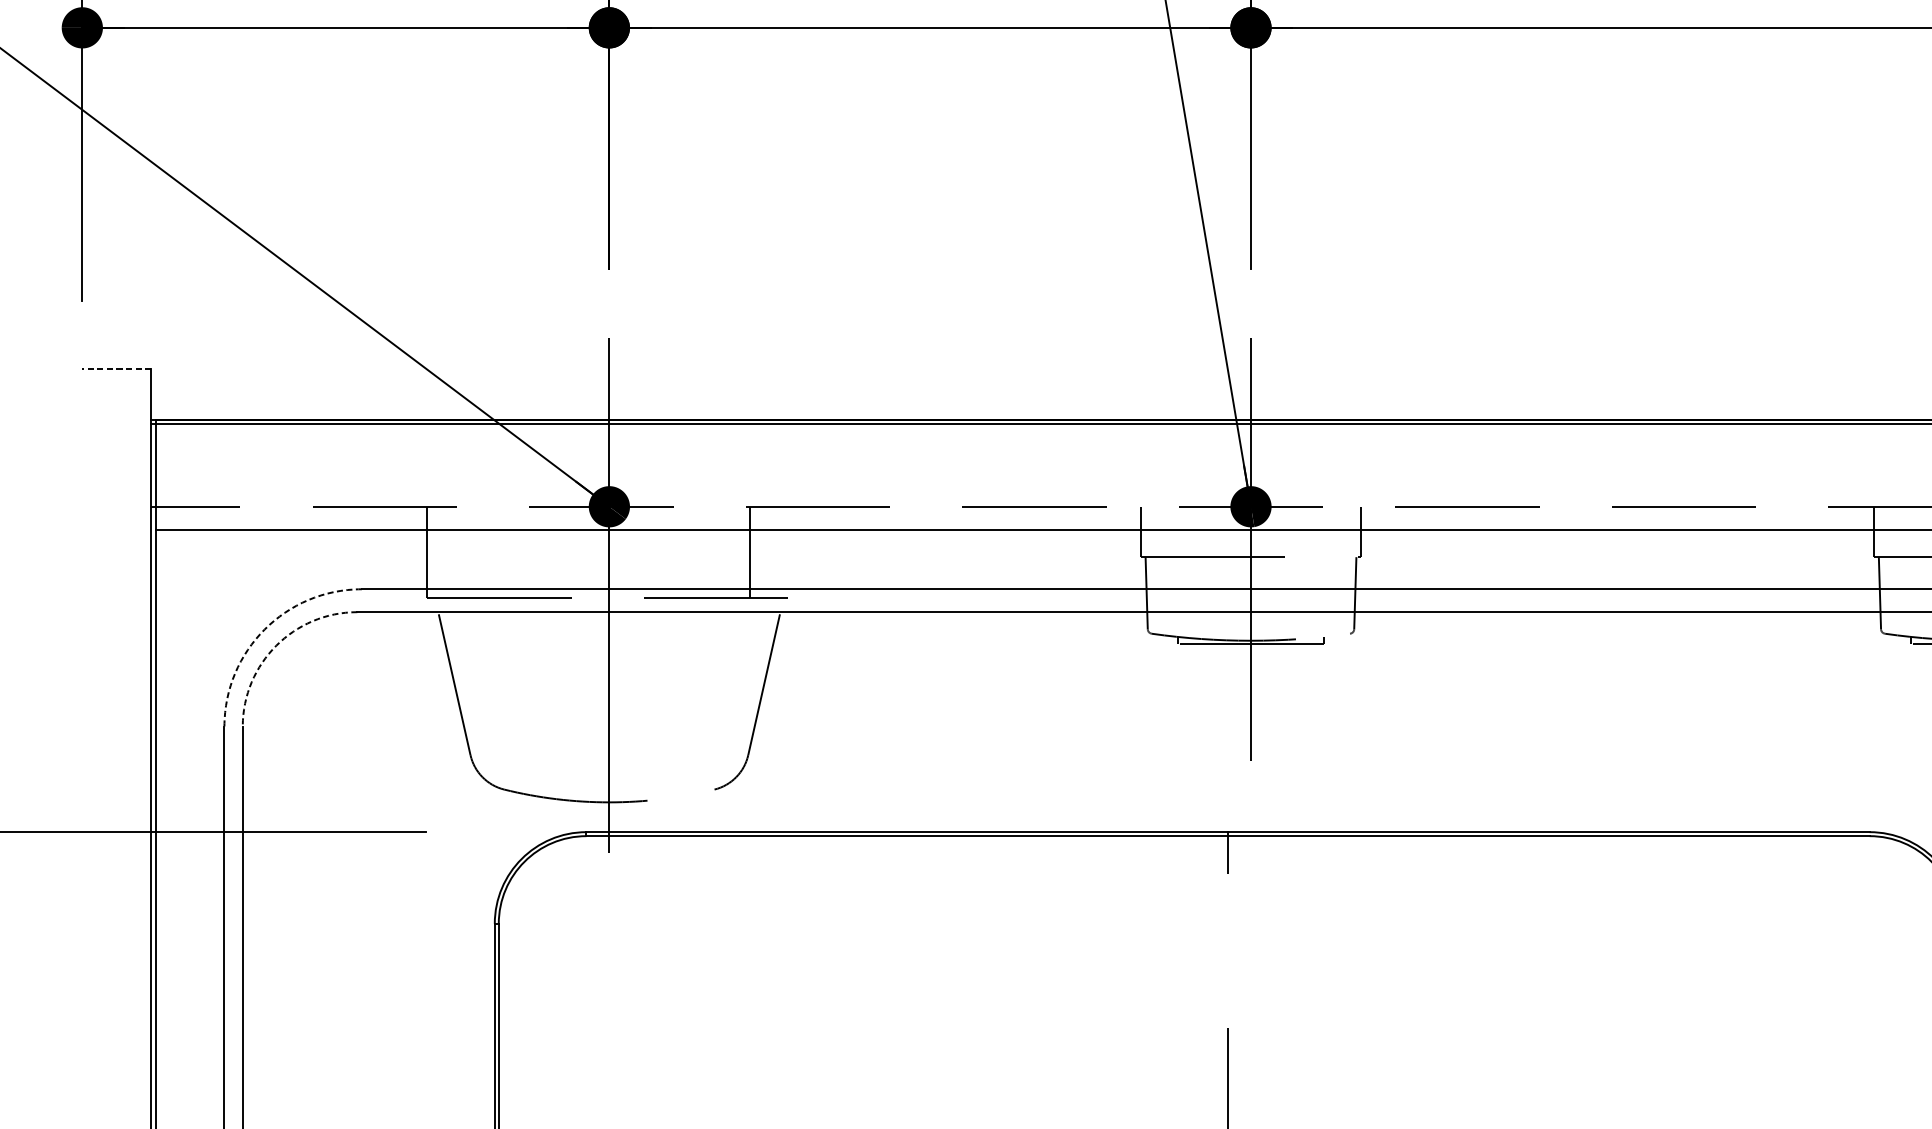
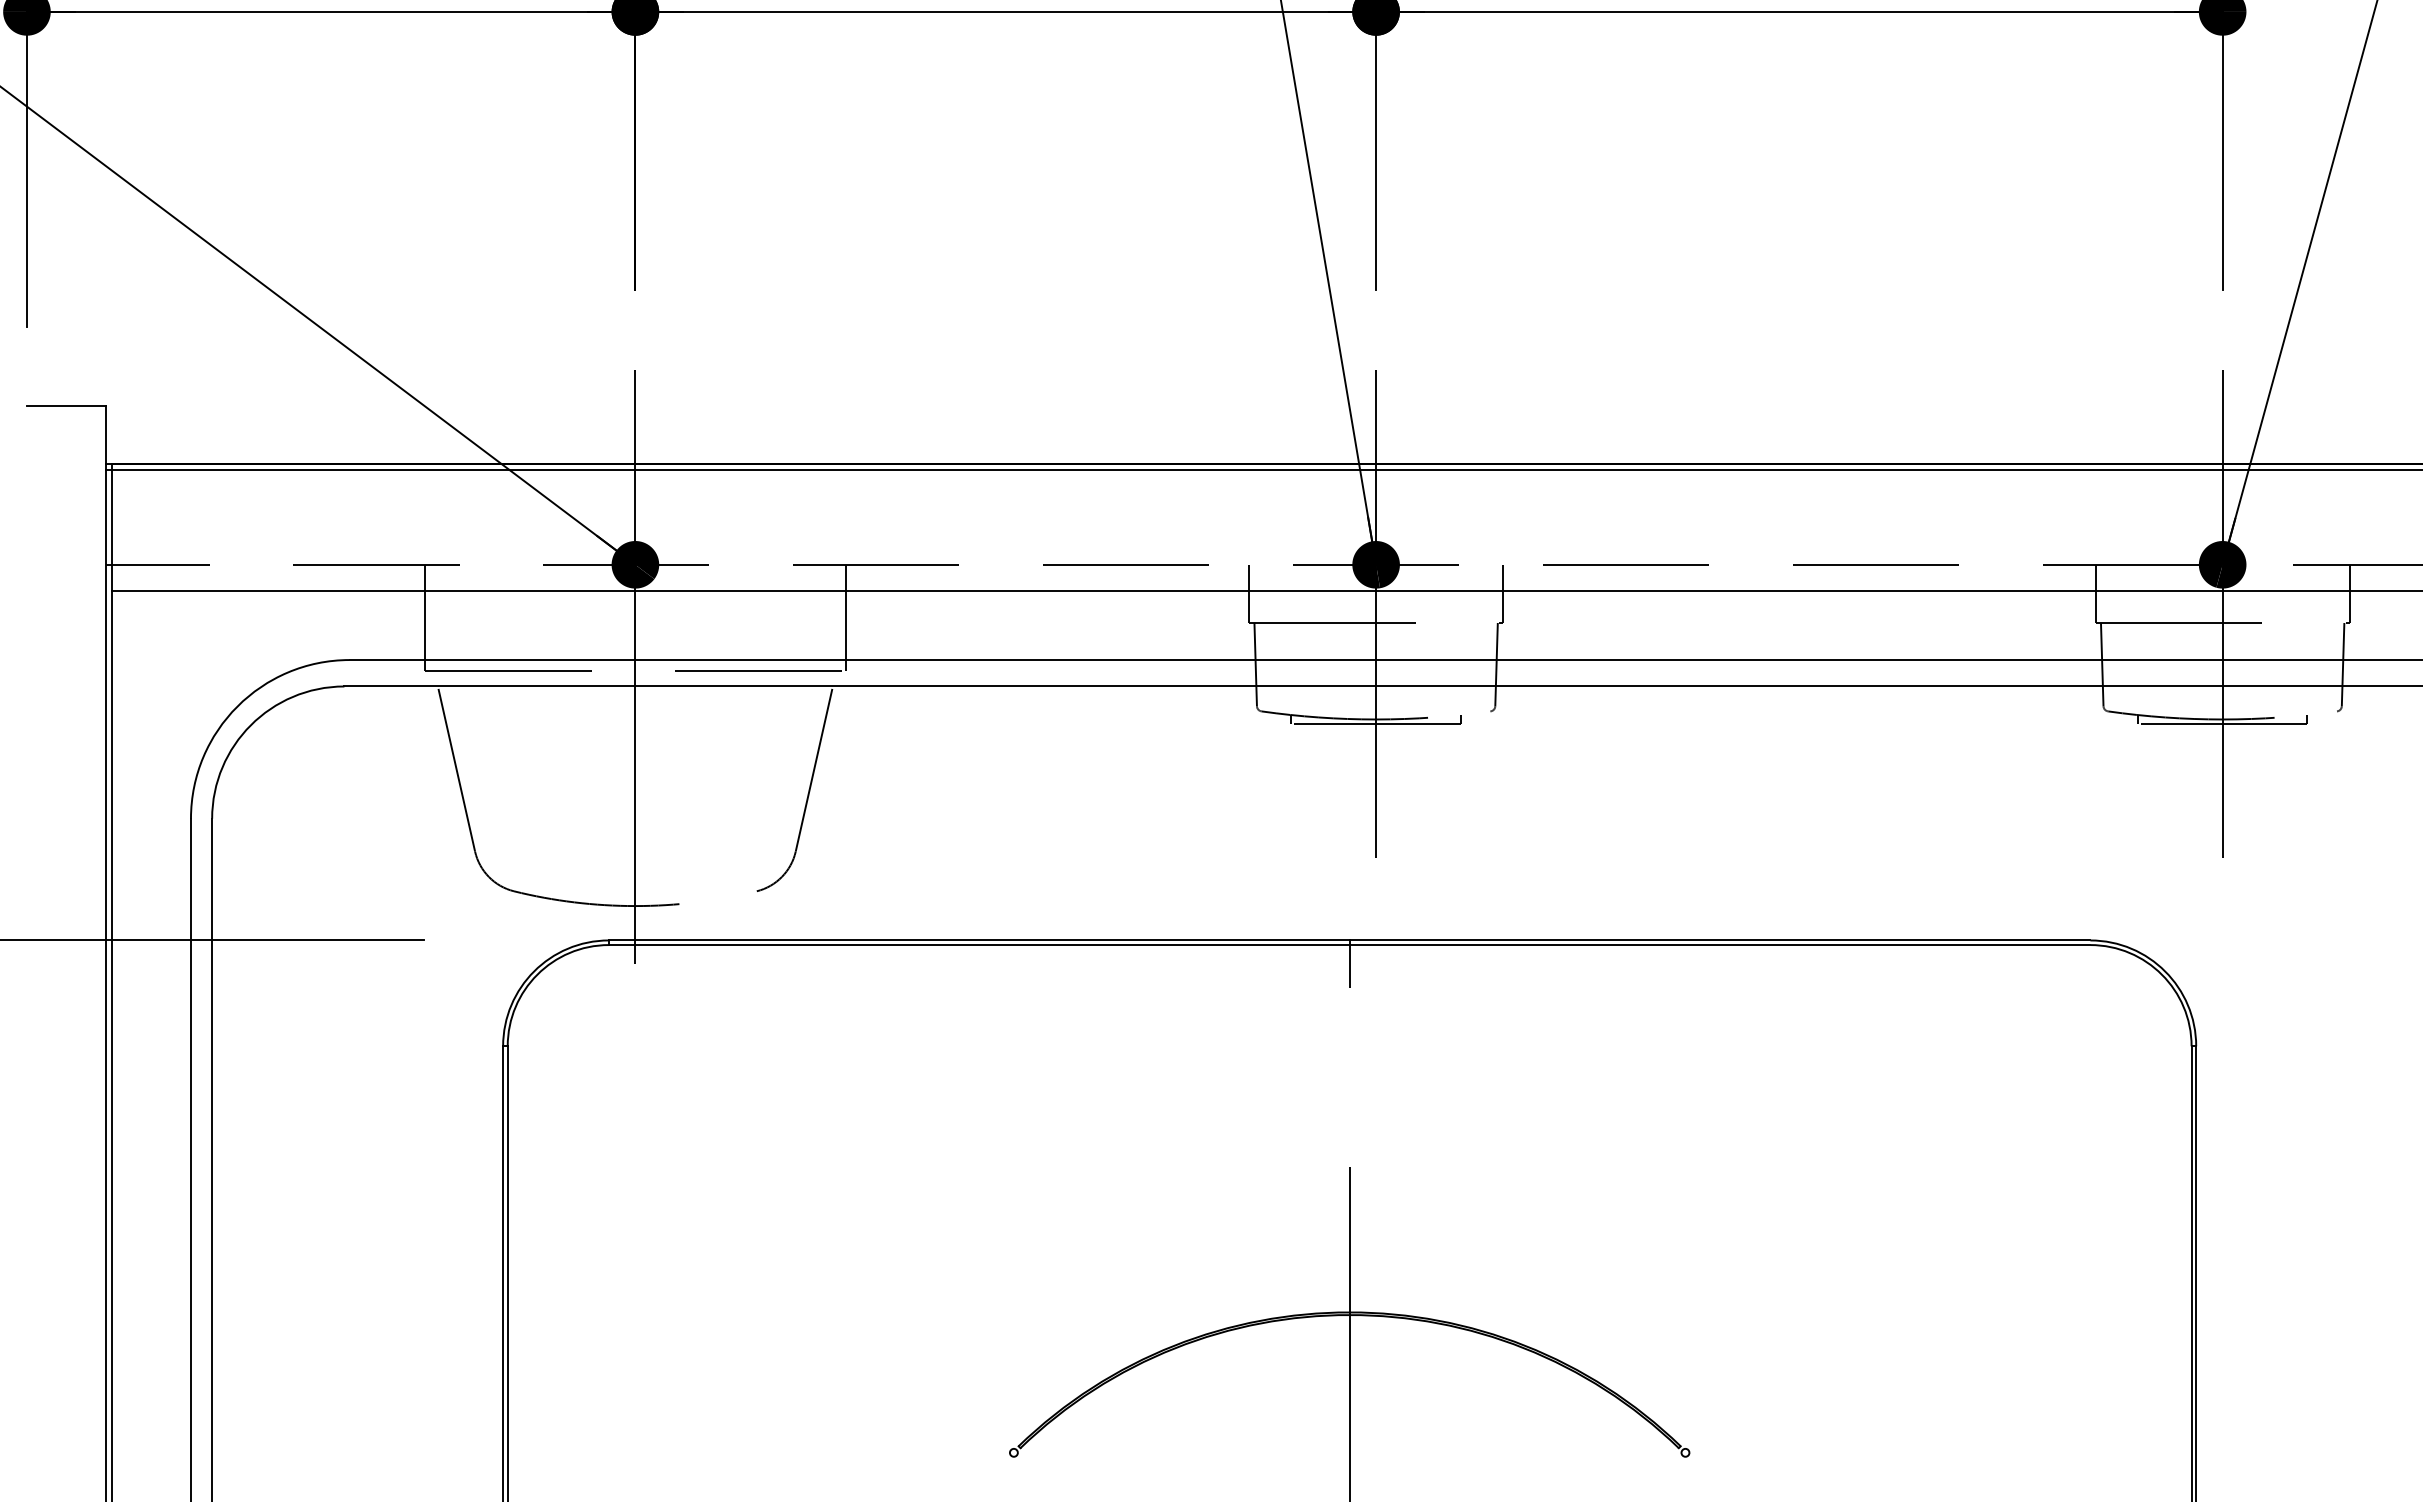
line: (116, 369) -> (66, 406), dashed -> solid
line: (749, 552) -> (845, 617), moved
arc: (264, 629) -> (237, 706), dashed -> solid
arc: (275, 645) -> (250, 725), dashed -> solid

